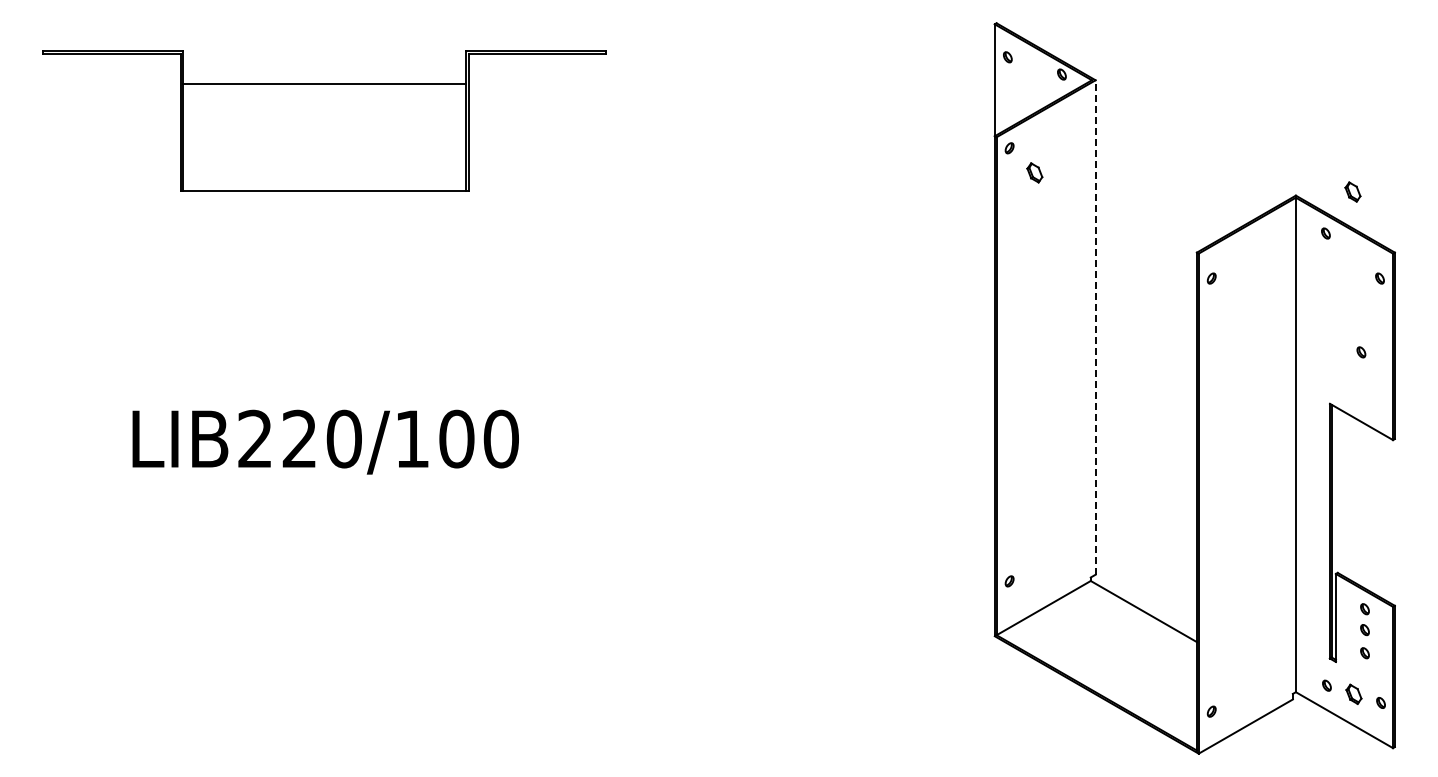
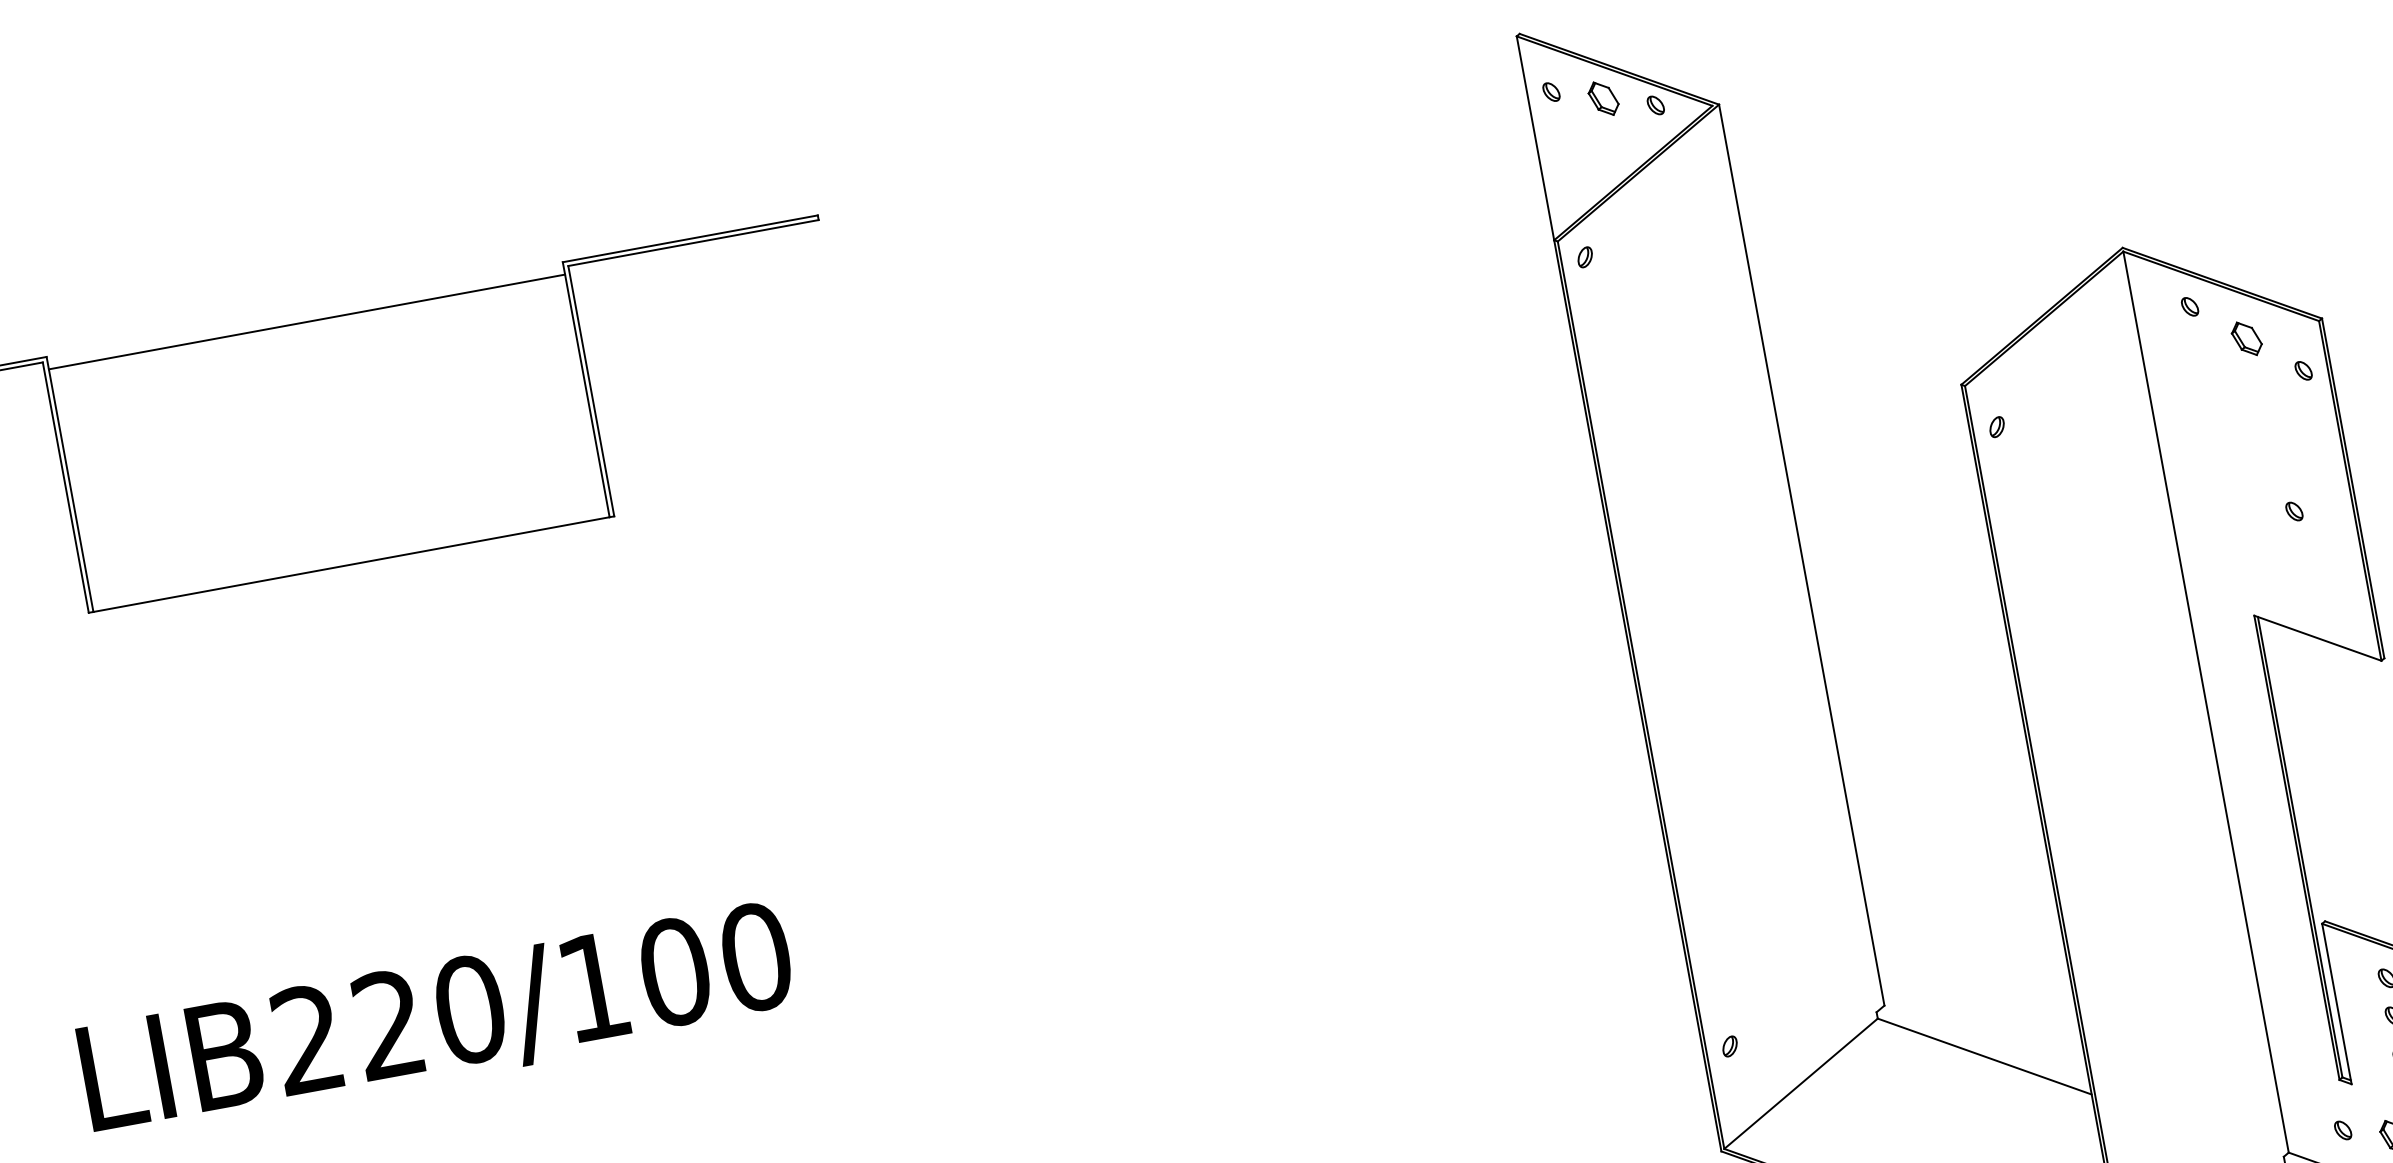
line: (324, 84) -> (306, 322), moved
part: (1034, 172) -> (1602, 98), moved
part: (1352, 191) -> (2245, 337), moved
line: (1095, 327) -> (1801, 555), dashed -> solid

